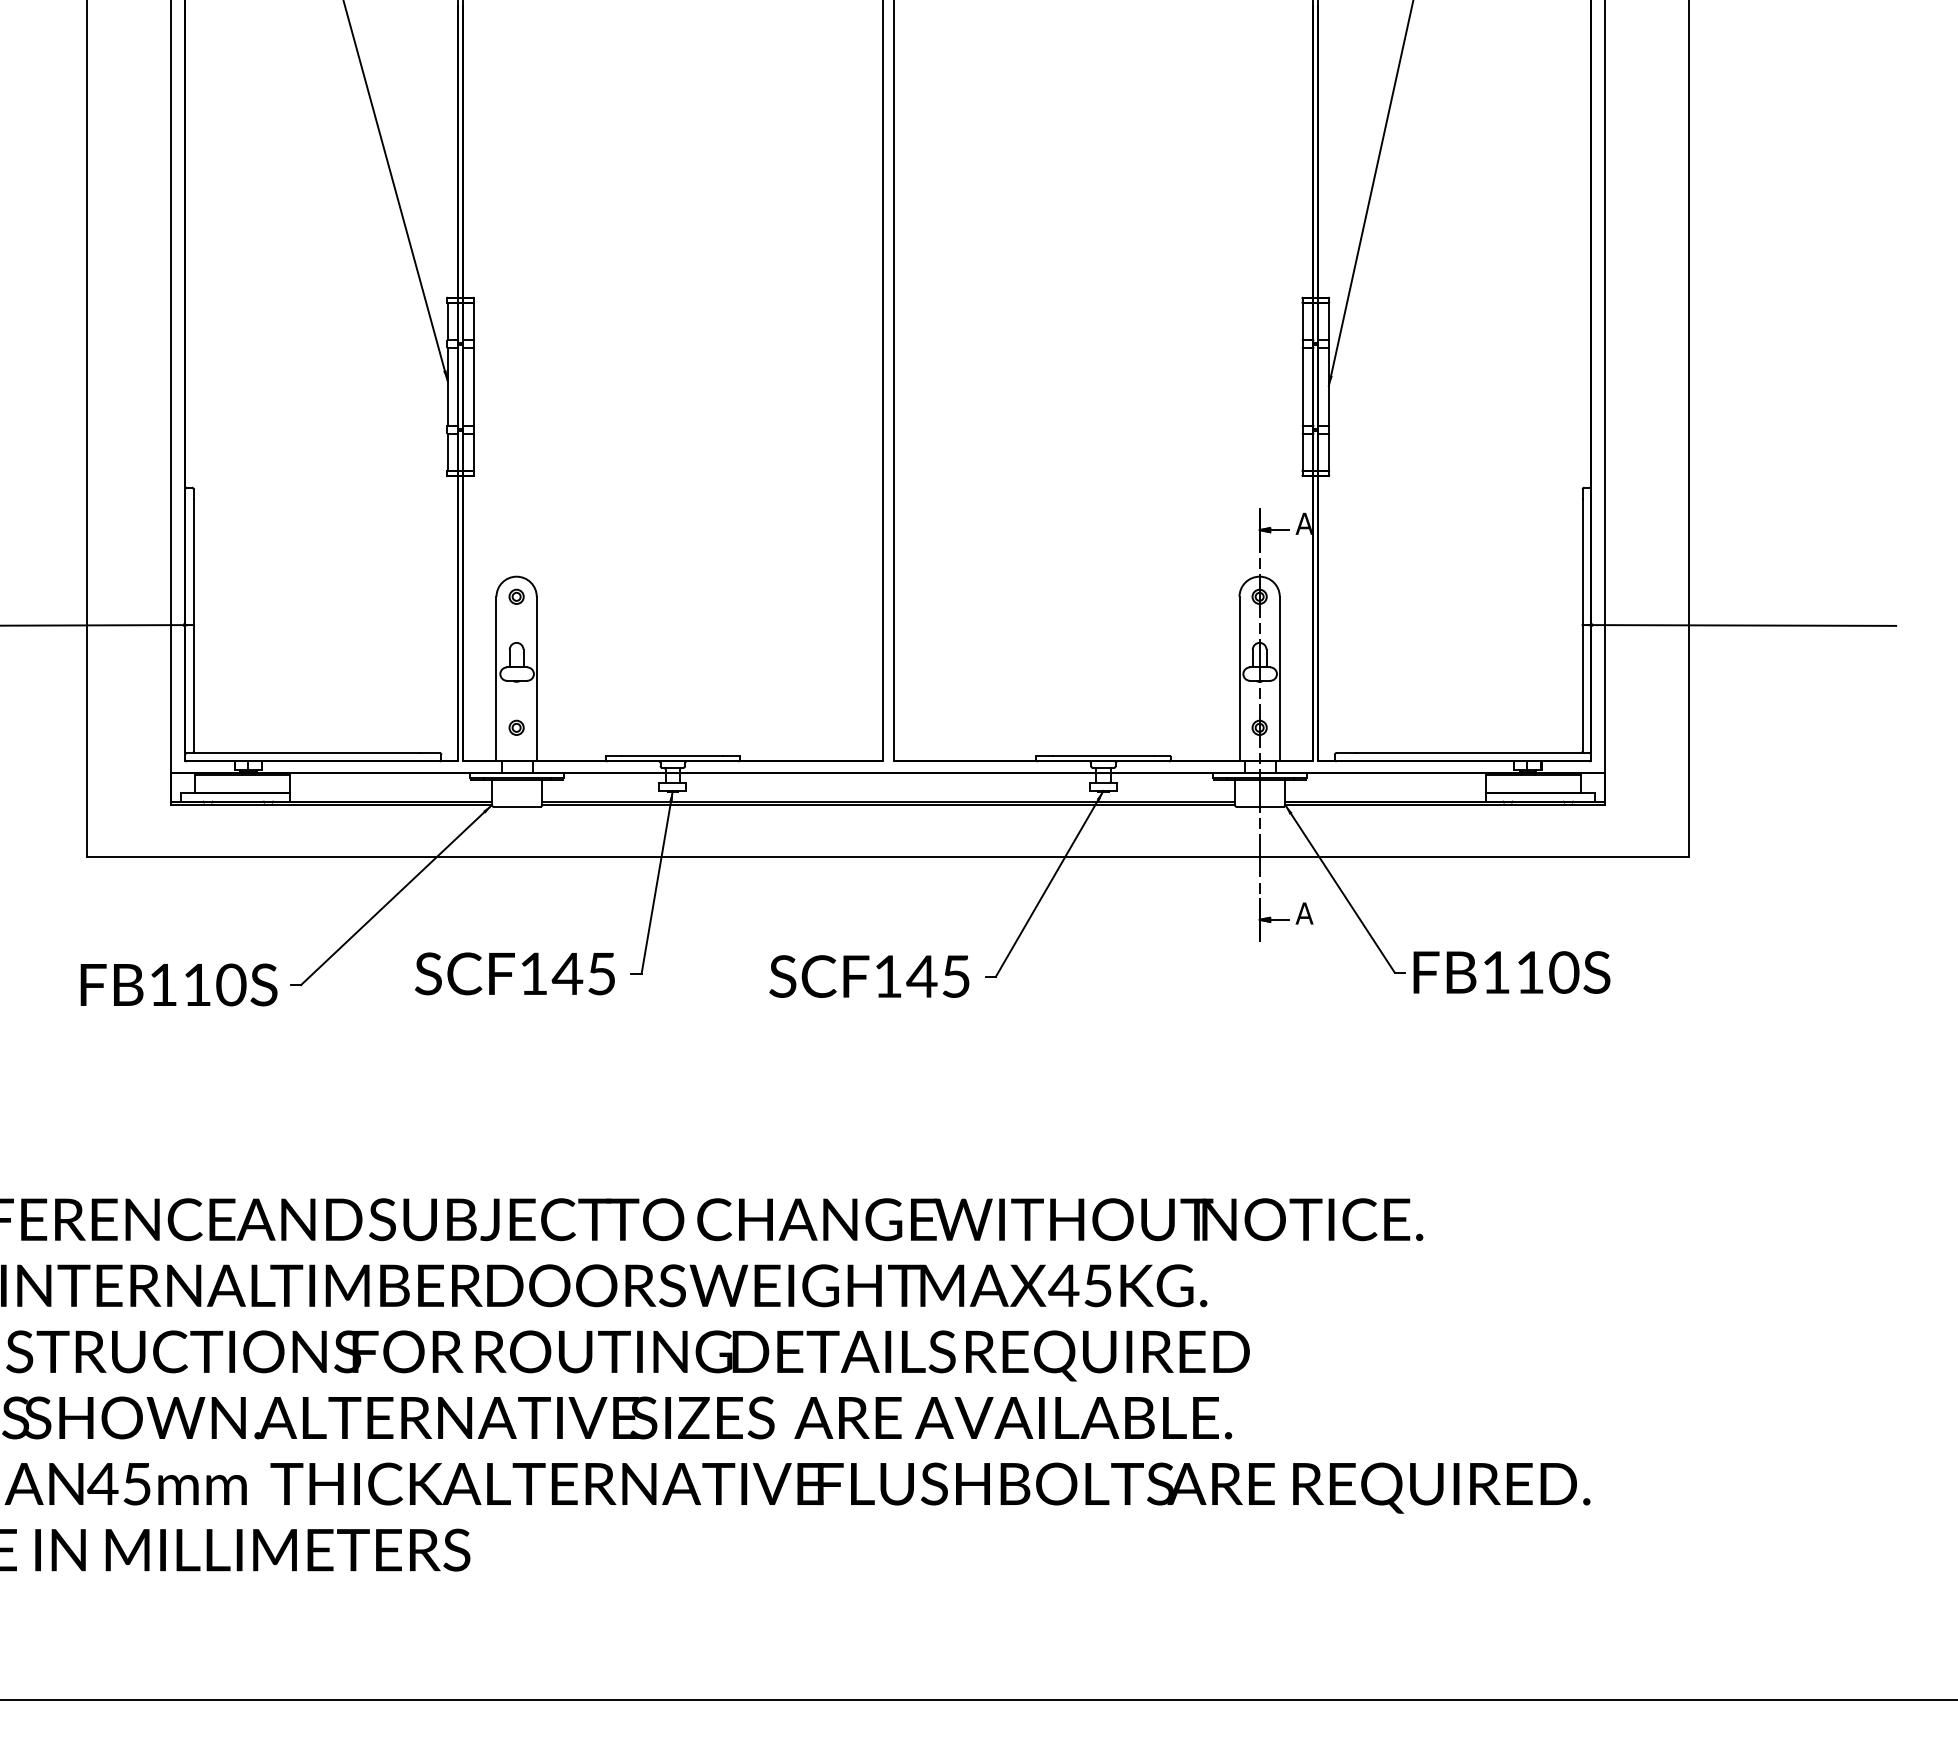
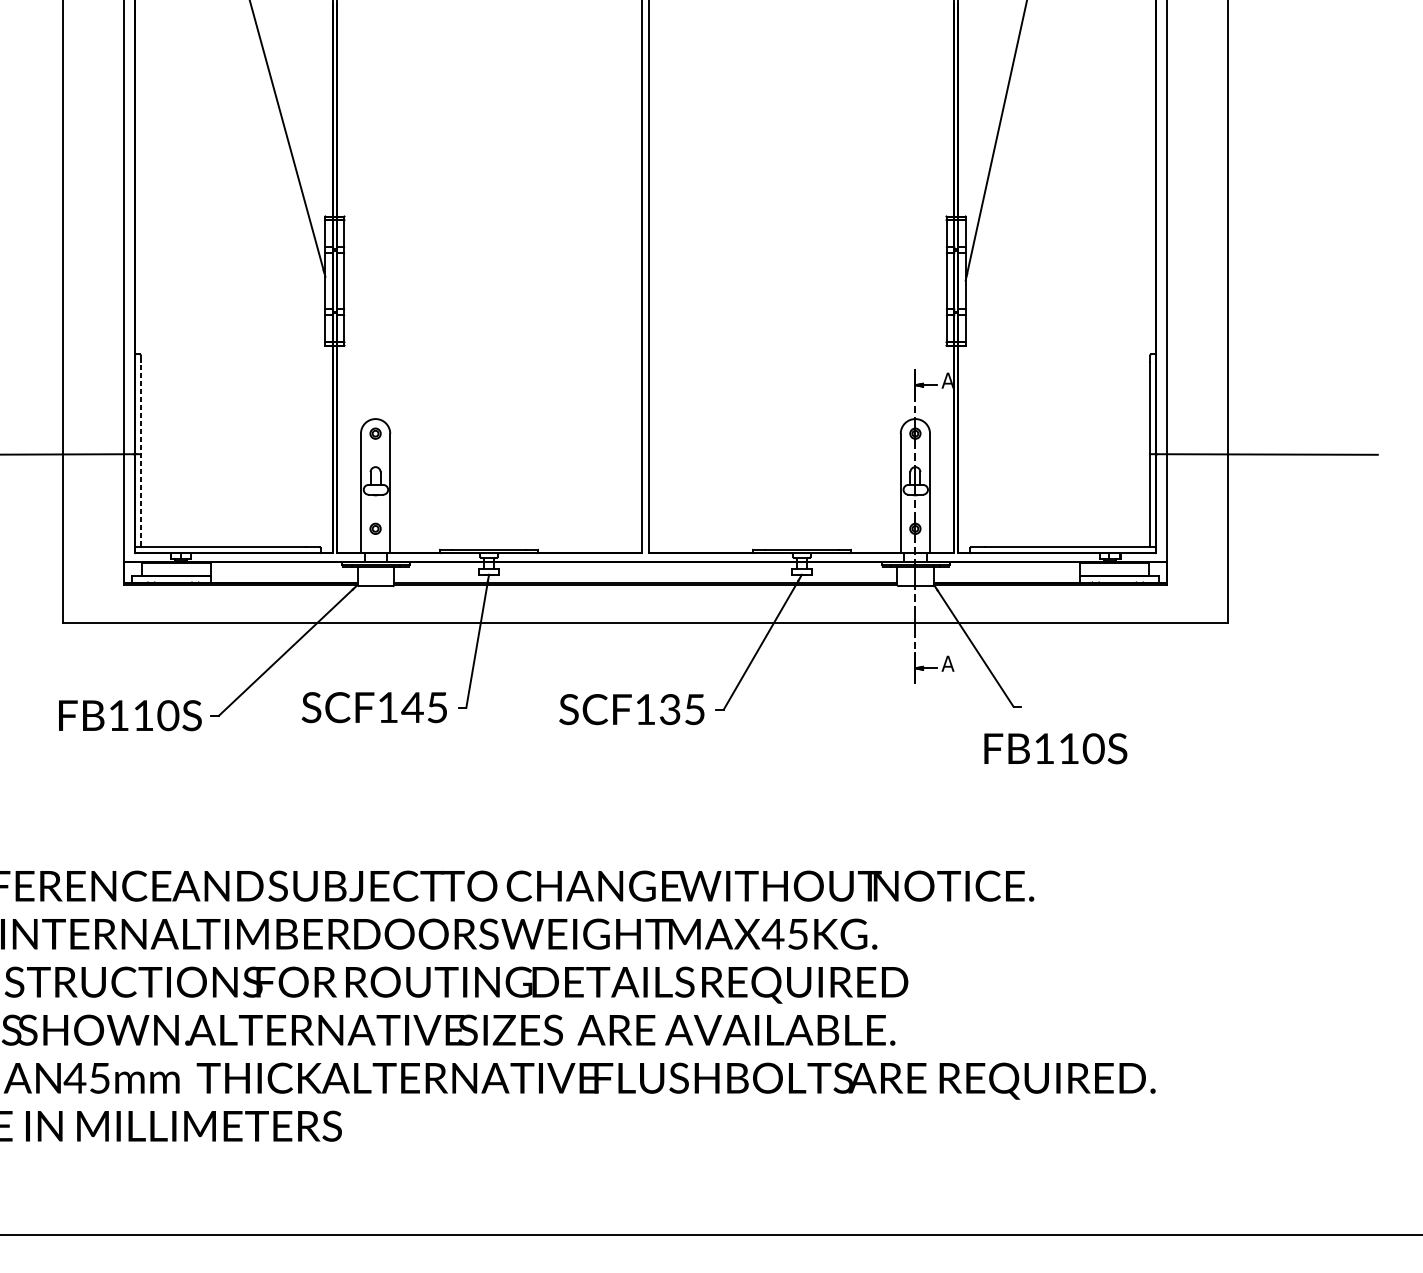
line: (193, 624) -> (140, 453), solid -> dashed
text: (1511, 972) -> (1055, 748), moved
text: (921, 976) -> (669, 709), SCF145 -> SCF135

